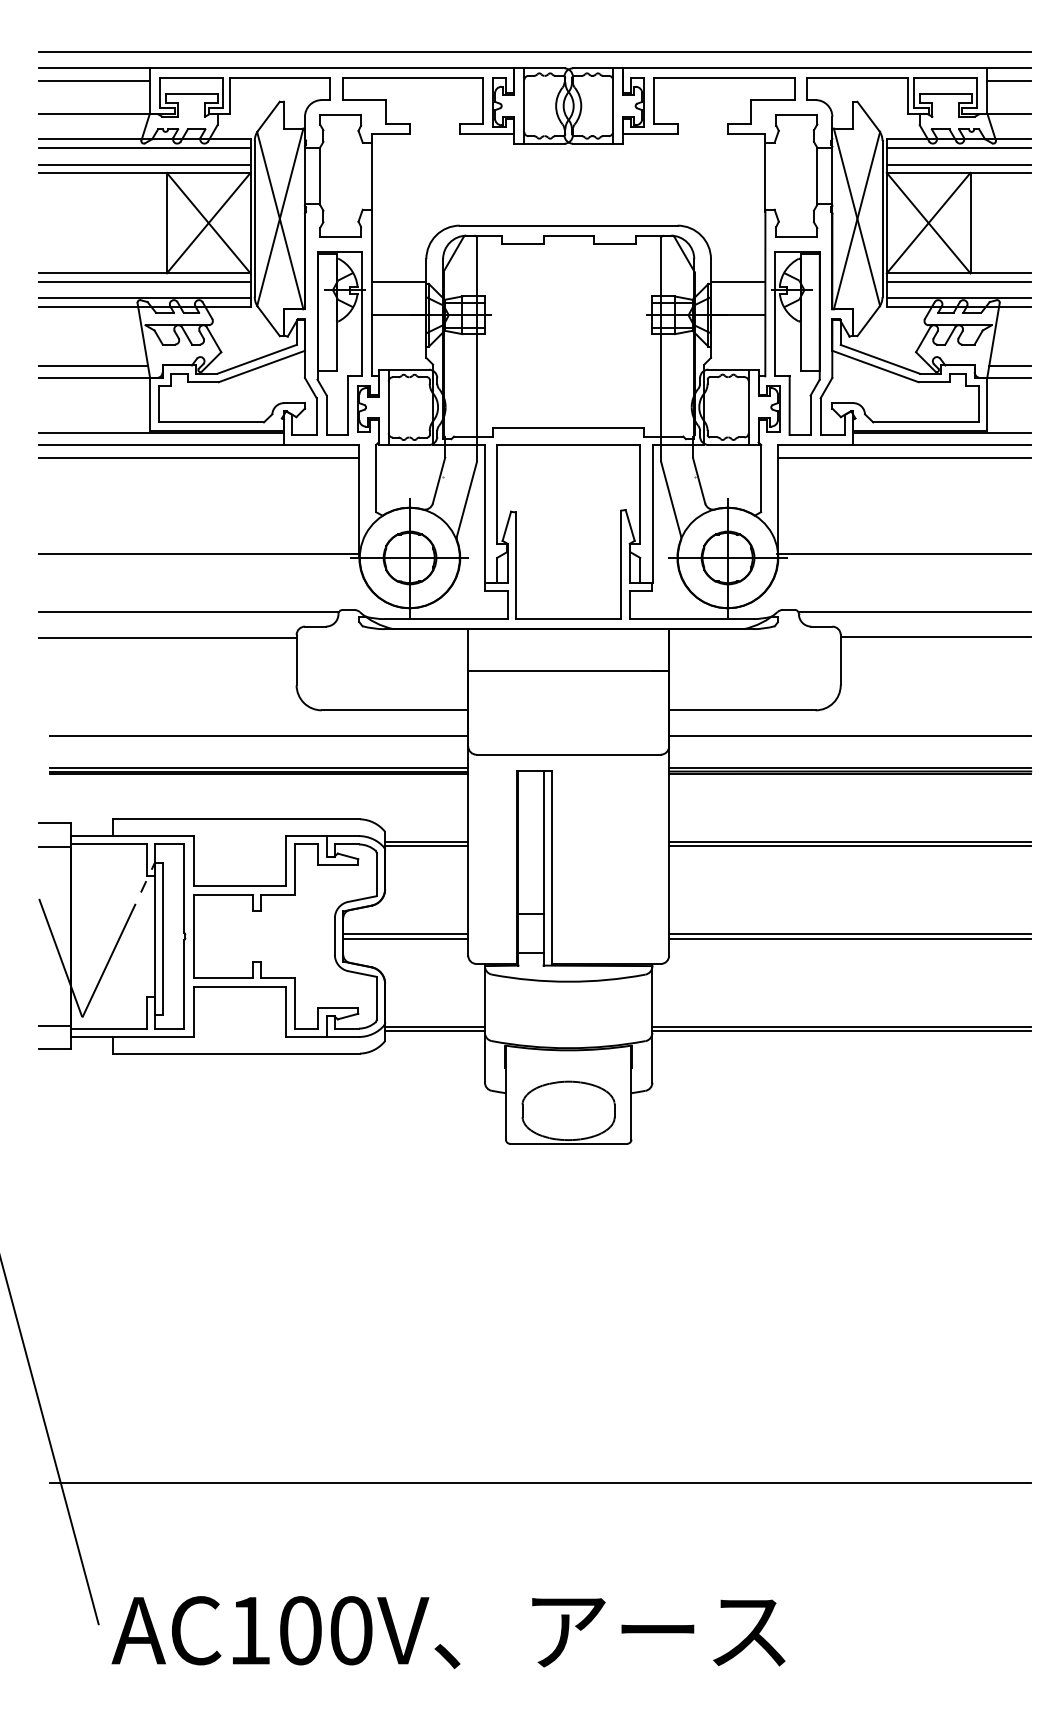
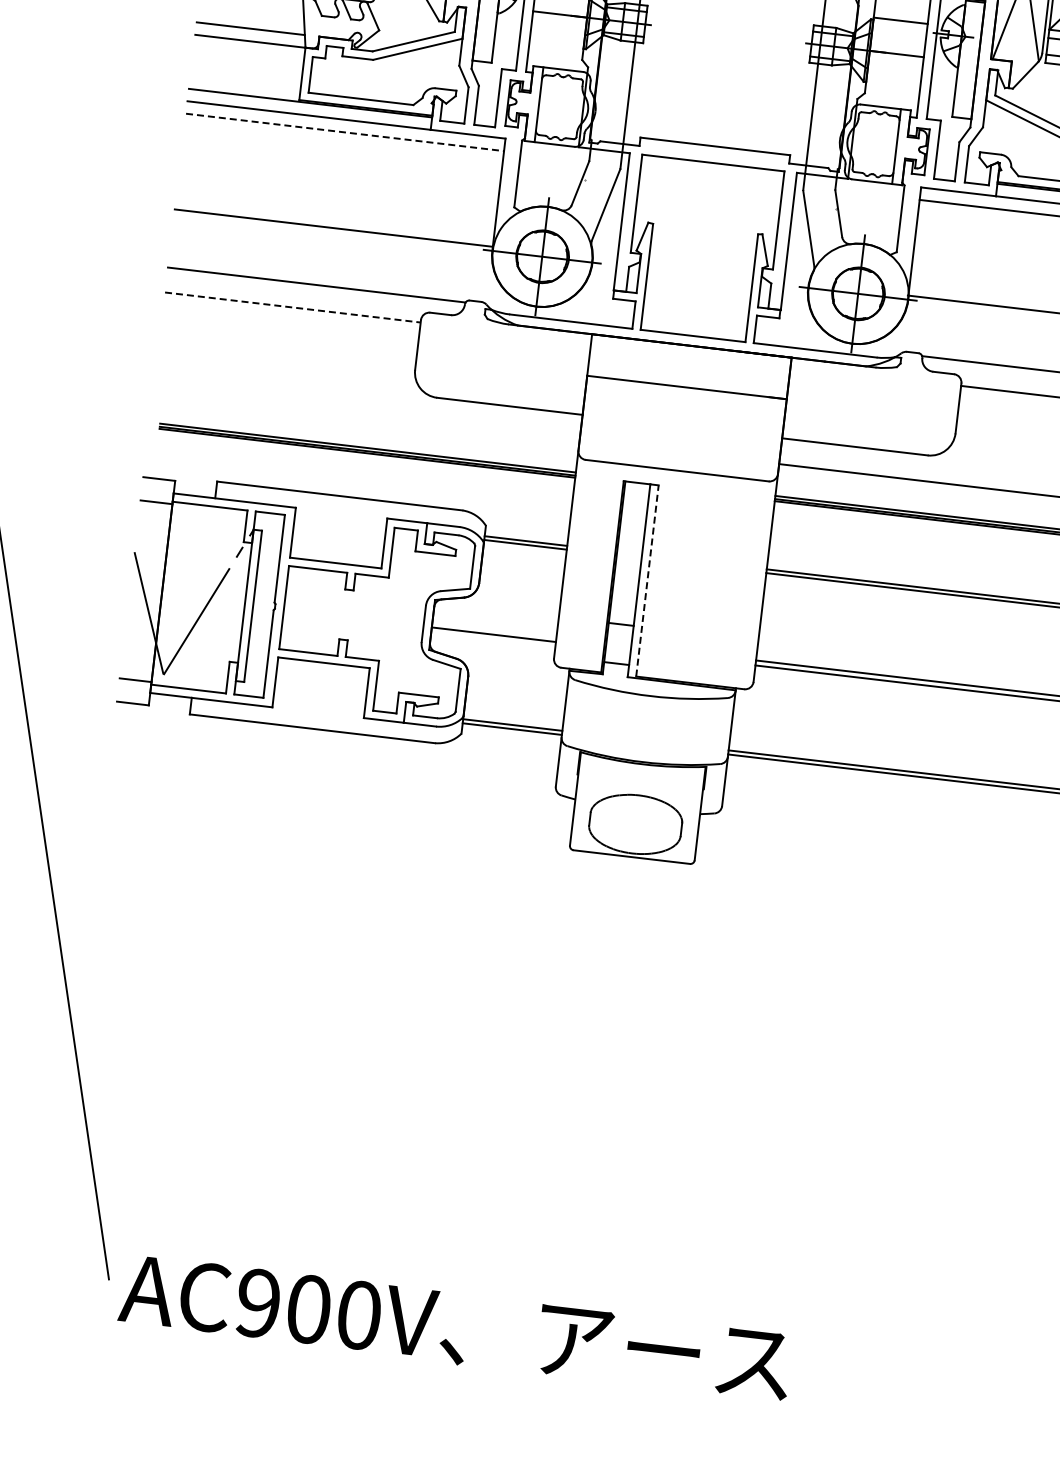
line: (199, 457) -> (345, 132), solid -> dashed
line: (167, 637) -> (292, 307), solid -> dashed
line: (258, 736) -> (371, 416), removed
line: (551, 867) -> (647, 580), solid -> dashed
line: (405, 934) -> (494, 630), removed
line: (540, 1483) -> (564, 1191), removed
text: (249, 1630) -> (258, 1303), AC100V -> AC900V

